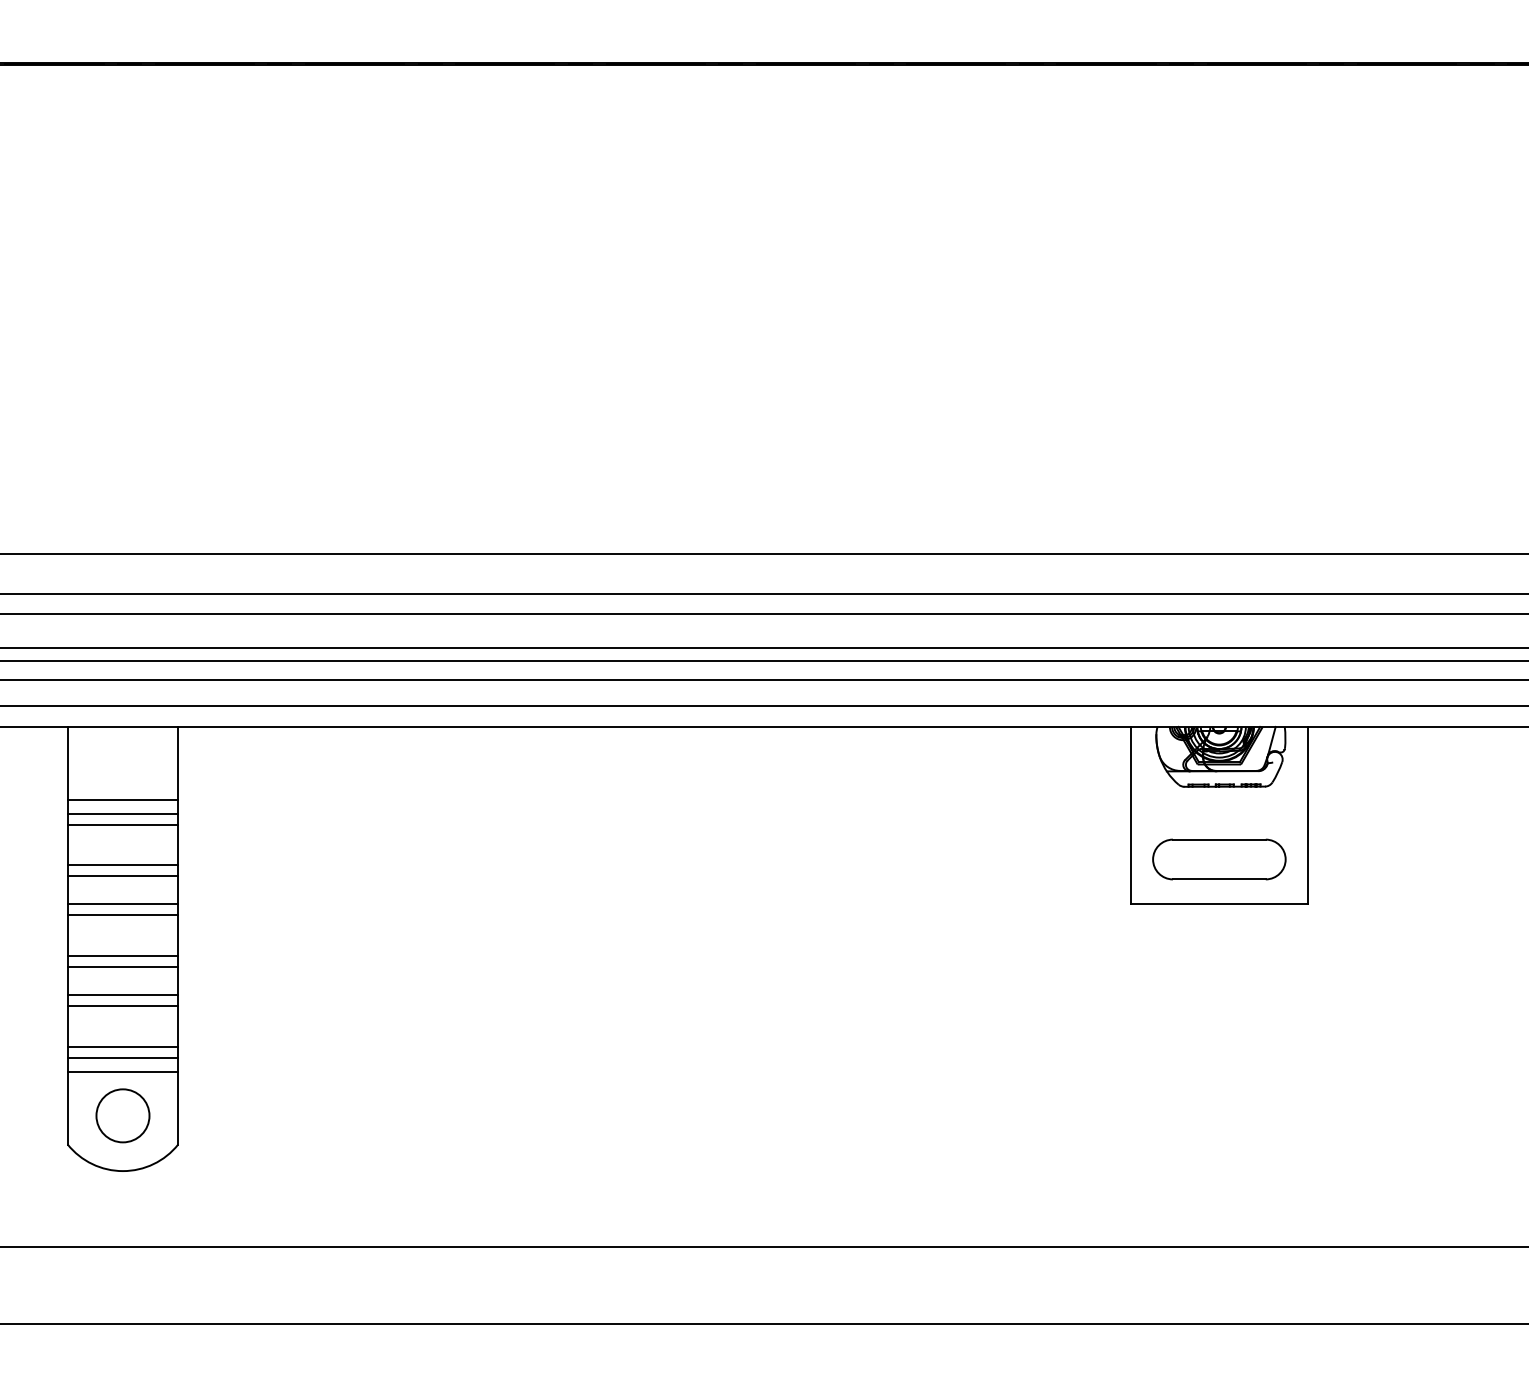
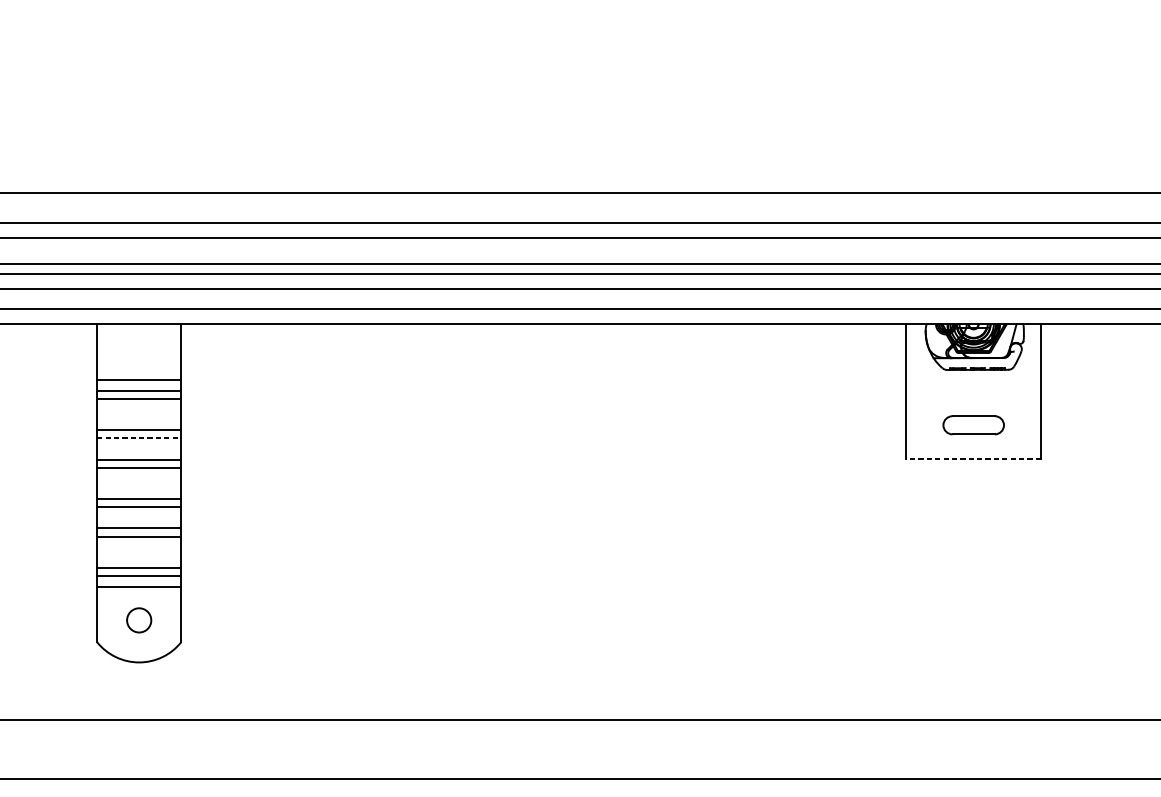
part: (1219, 859) -> (973, 425), size x0.6
line: (123, 876) -> (139, 438), solid -> dashed
line: (1218, 903) -> (972, 458), solid -> dashed
circle: (122, 1115) -> (138, 620), size x0.6

